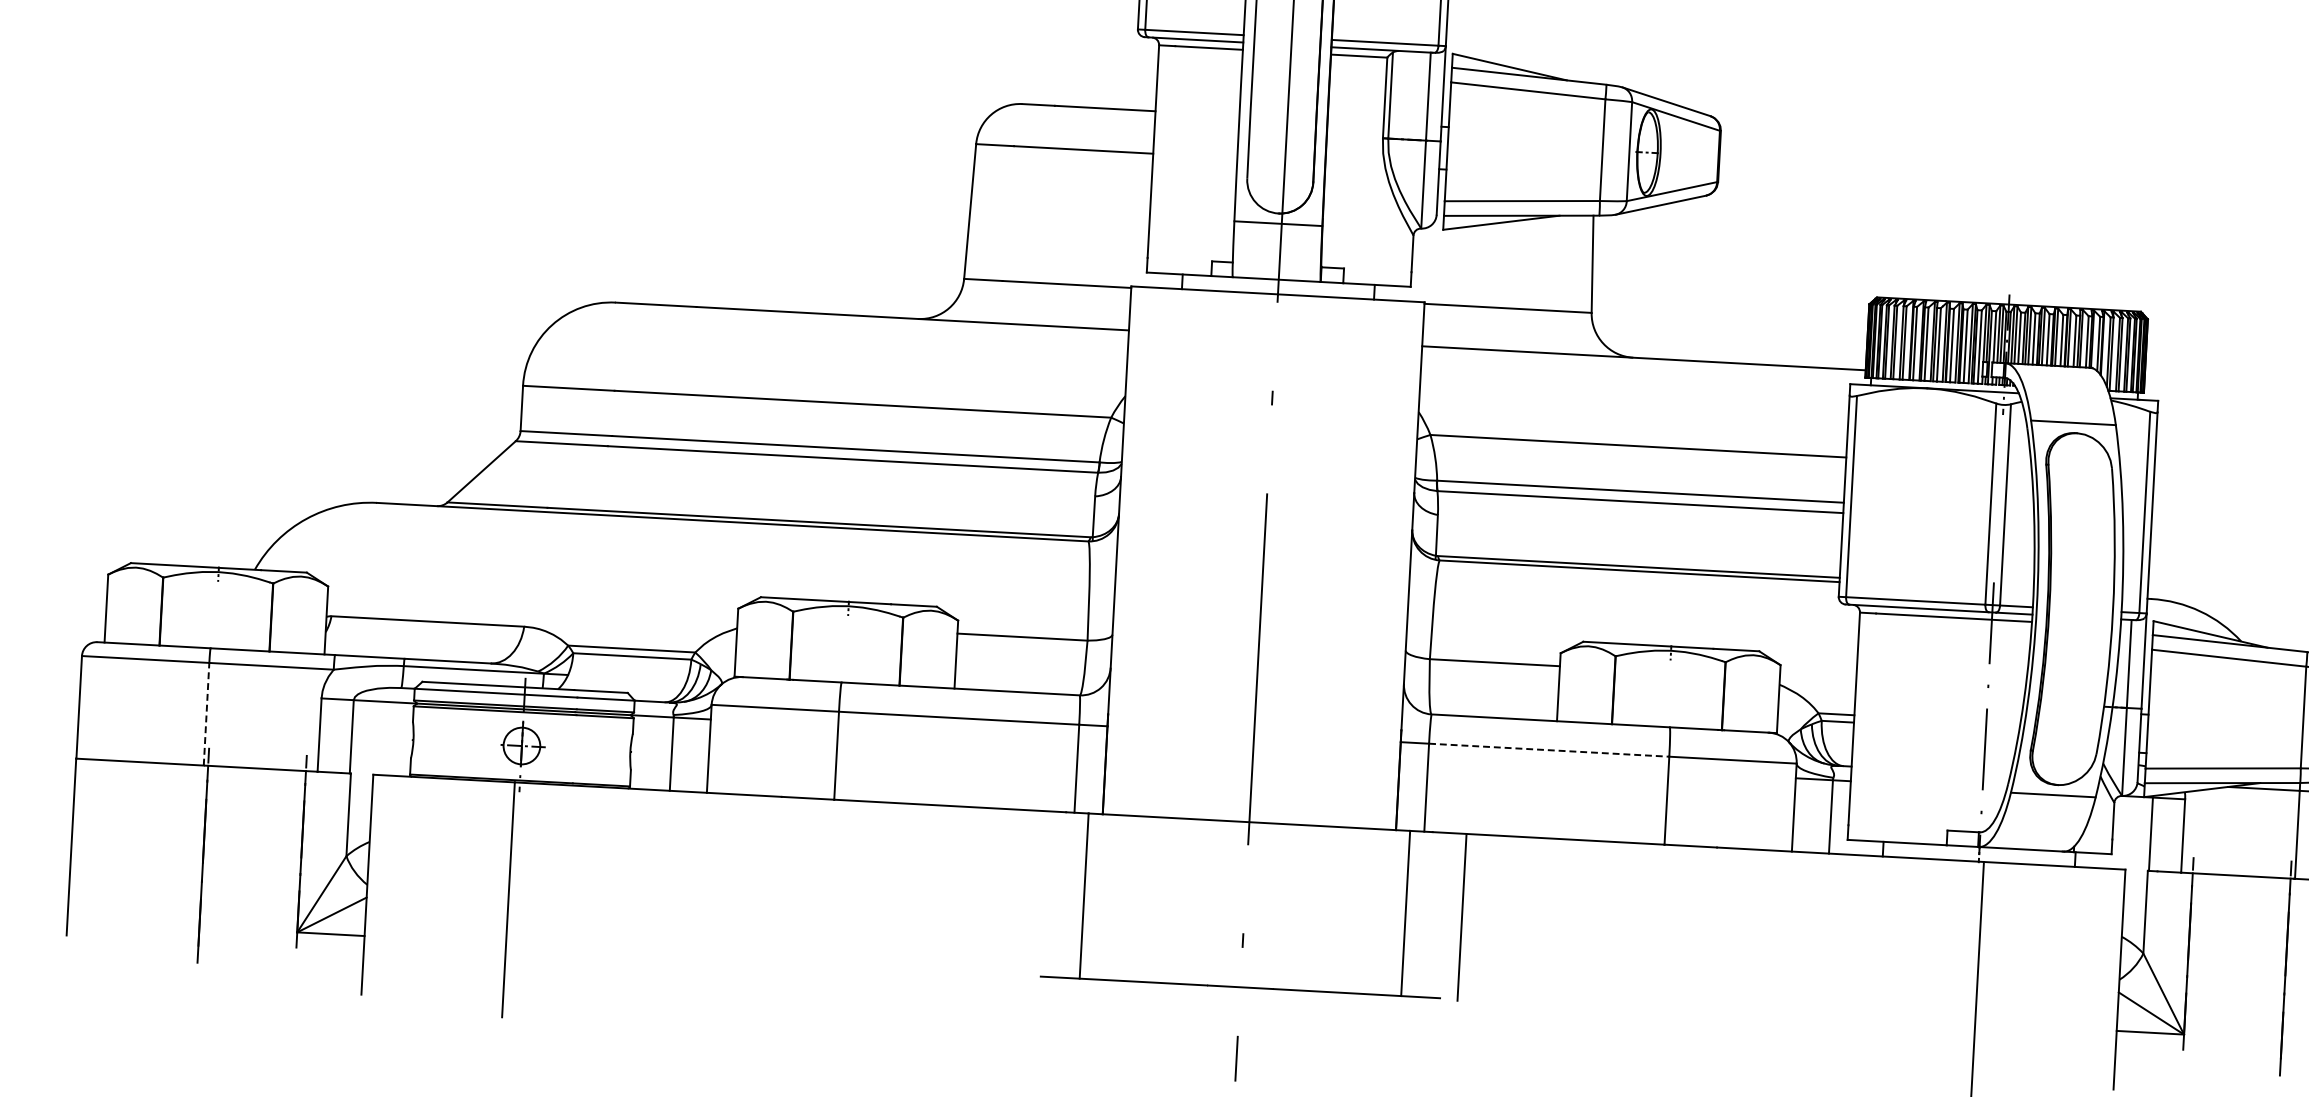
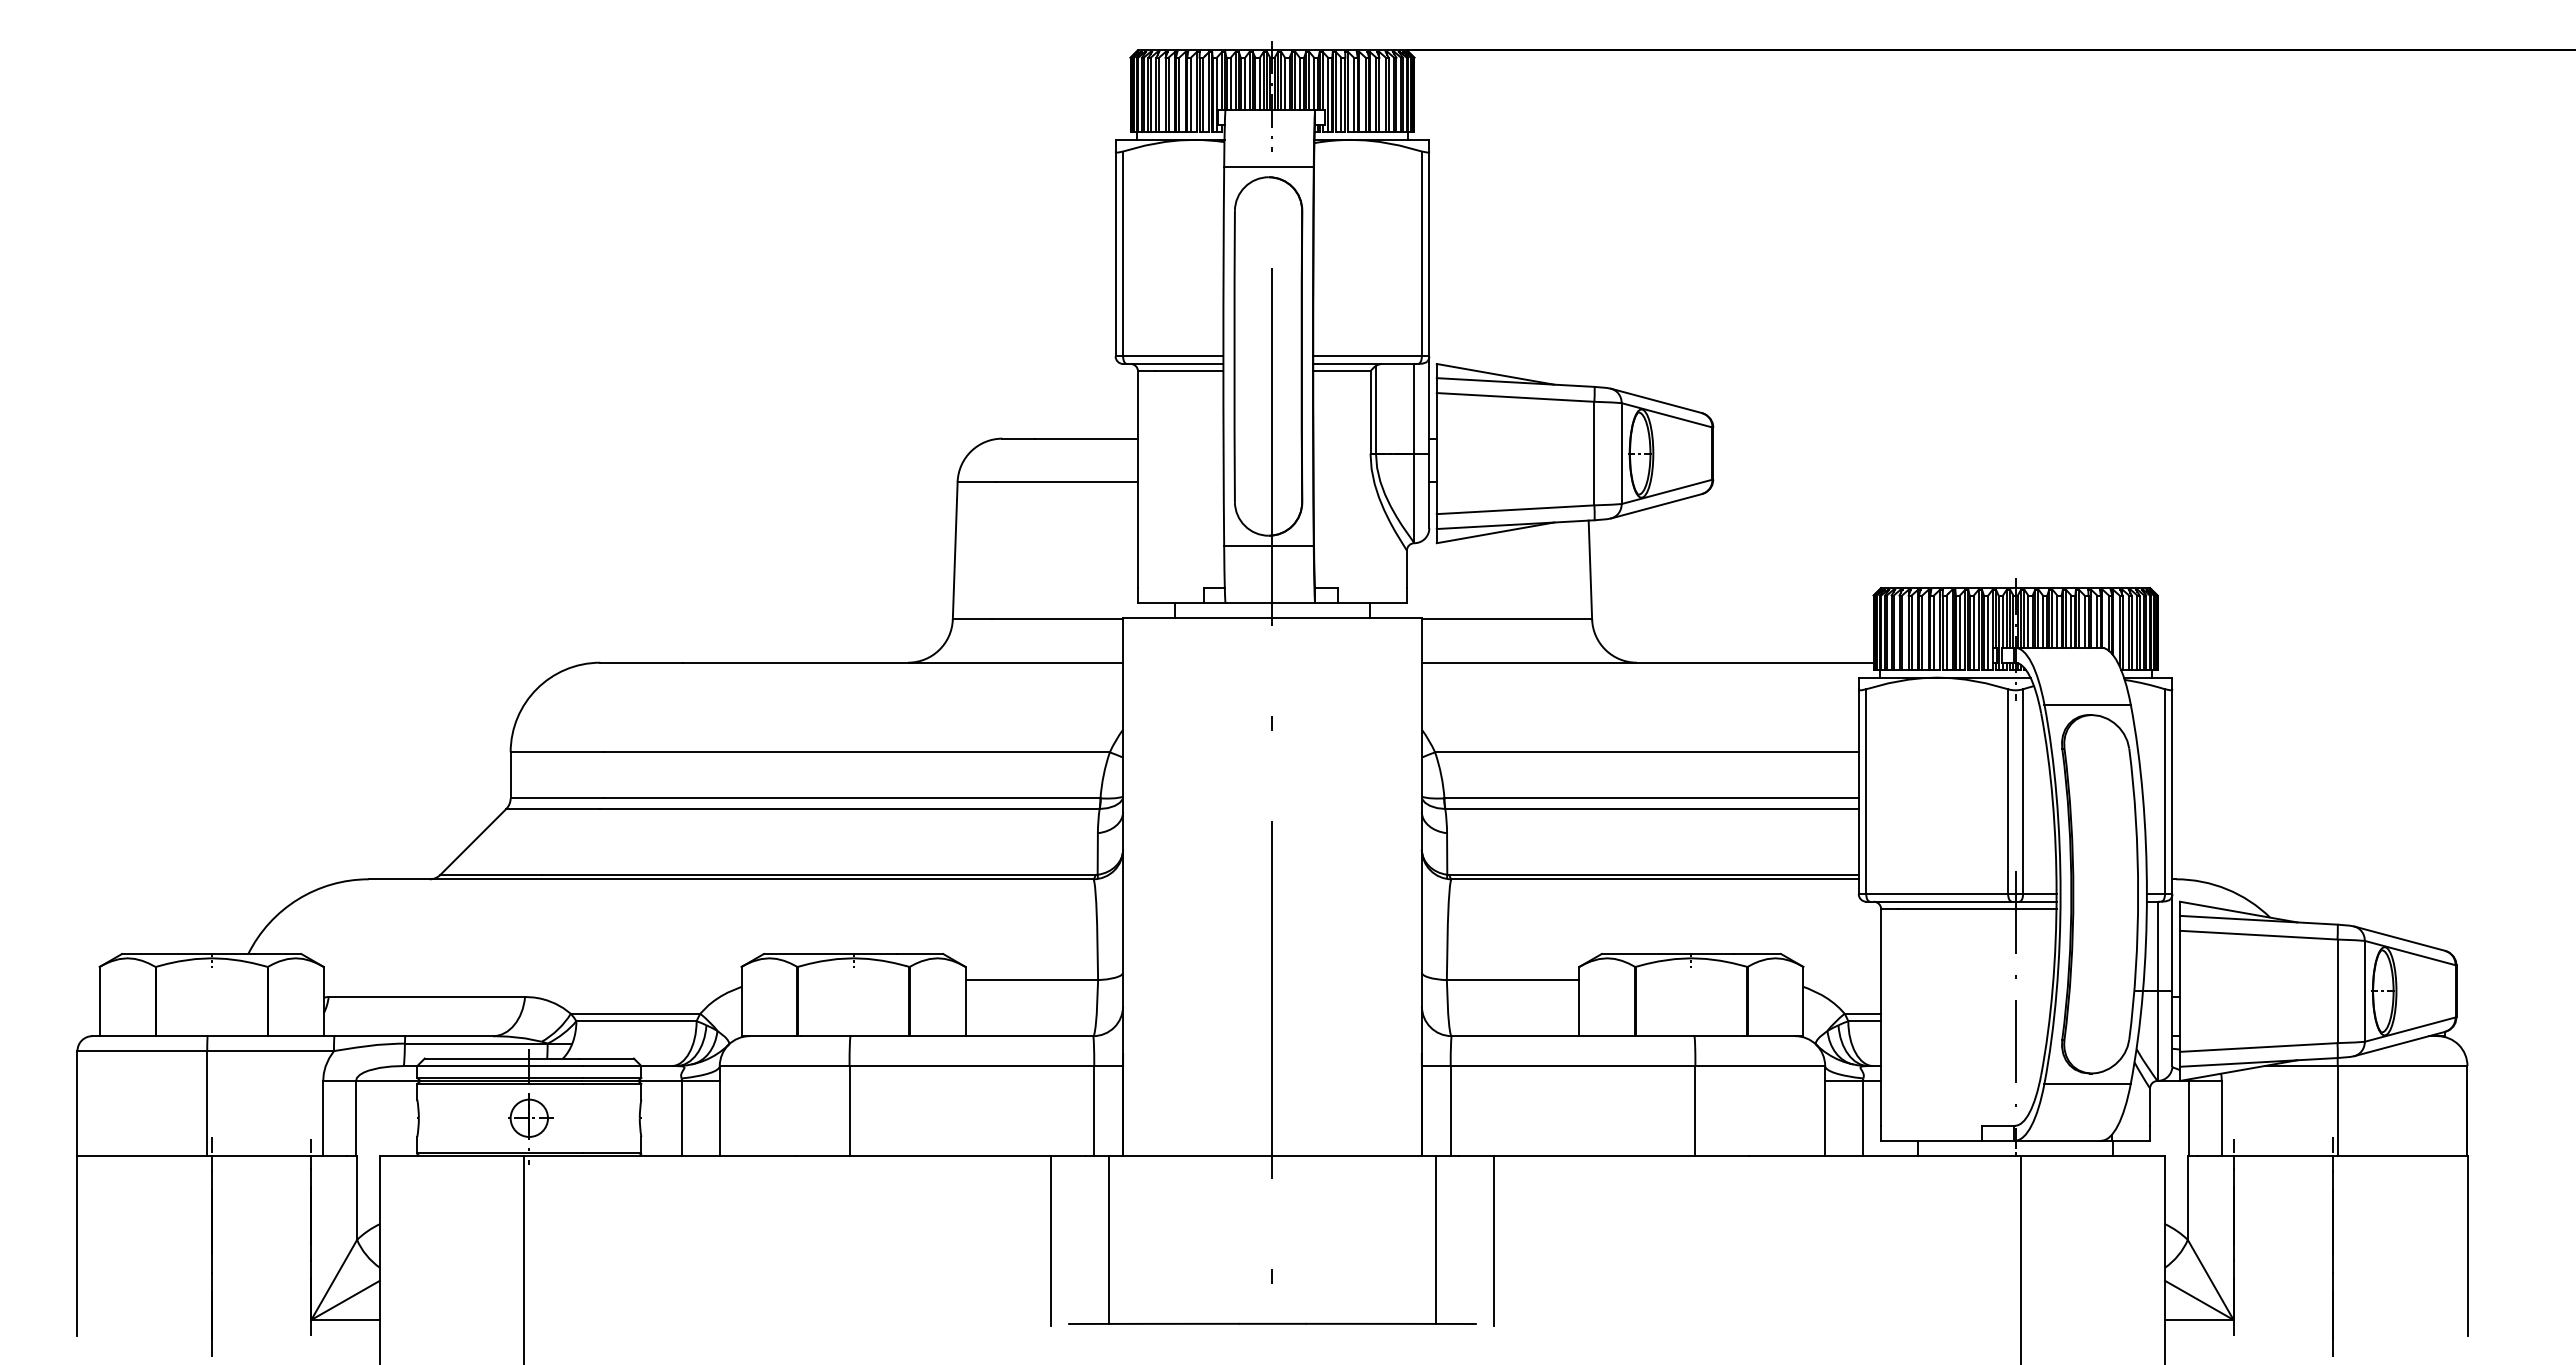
line: (206, 713) -> (207, 1102), dashed -> solid
line: (1549, 750) -> (1573, 1066), dashed -> solid
line: (1027, 893) -> (1051, 1240), added

